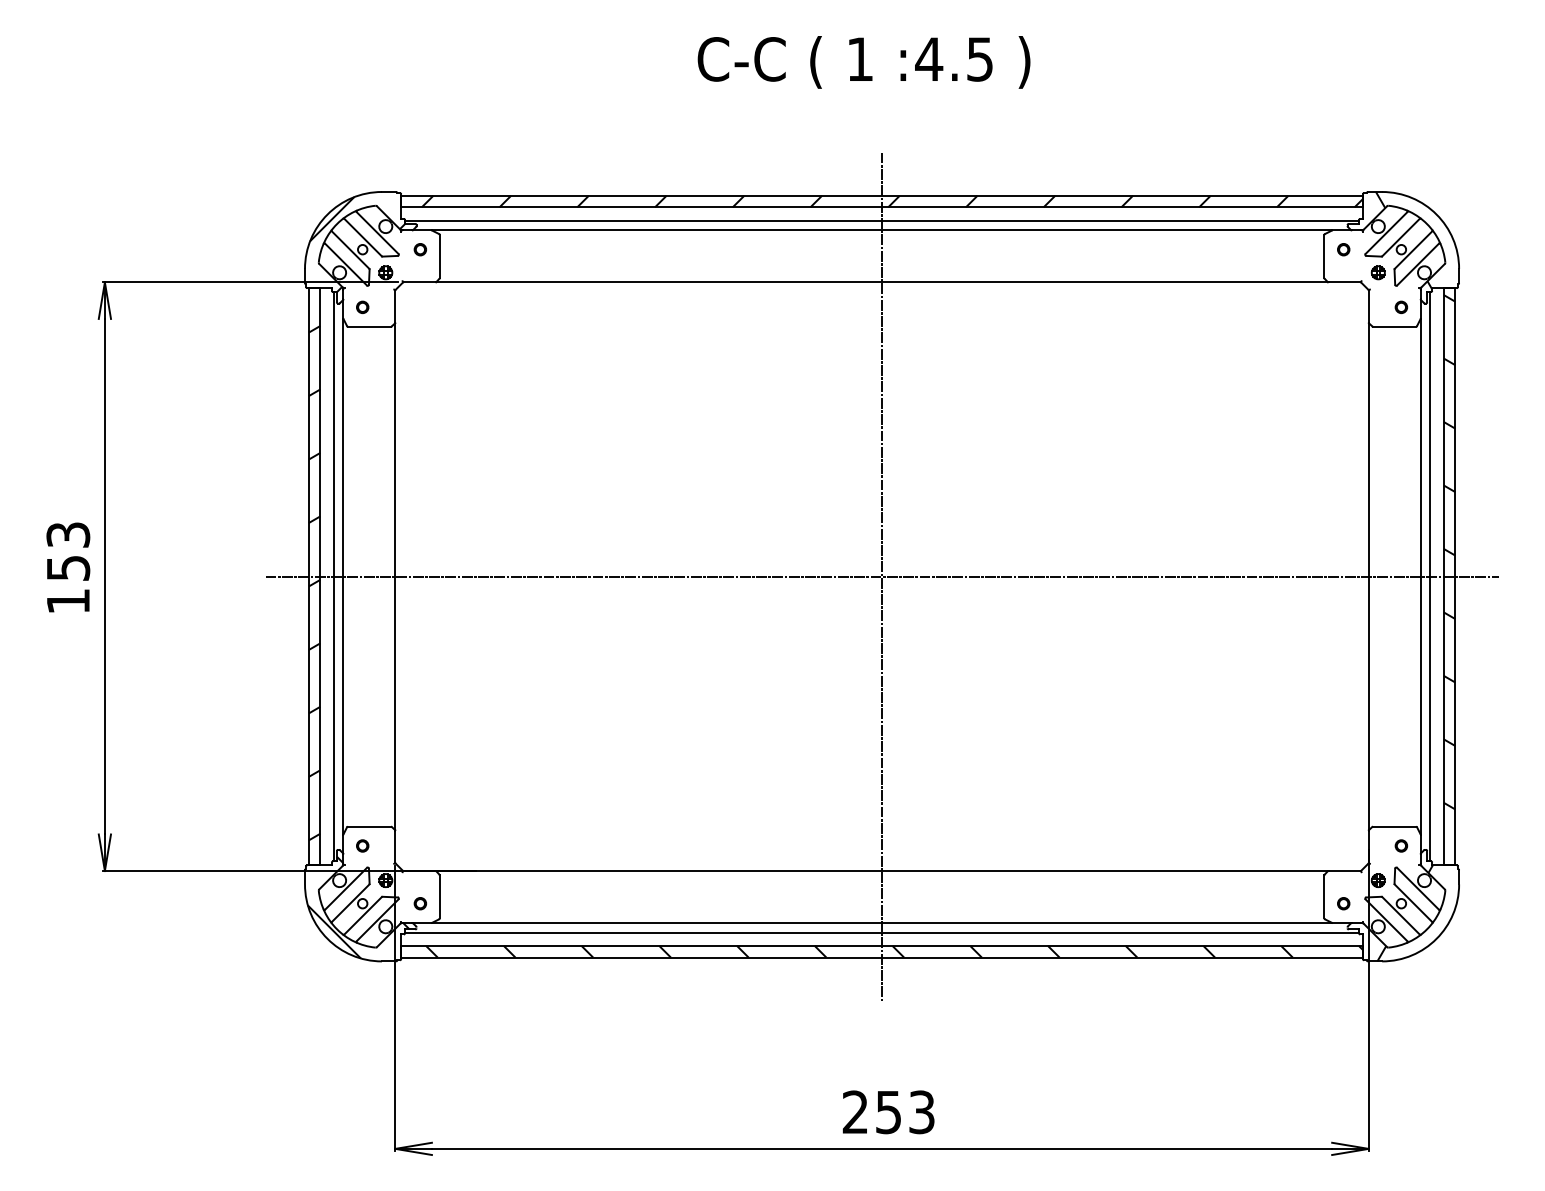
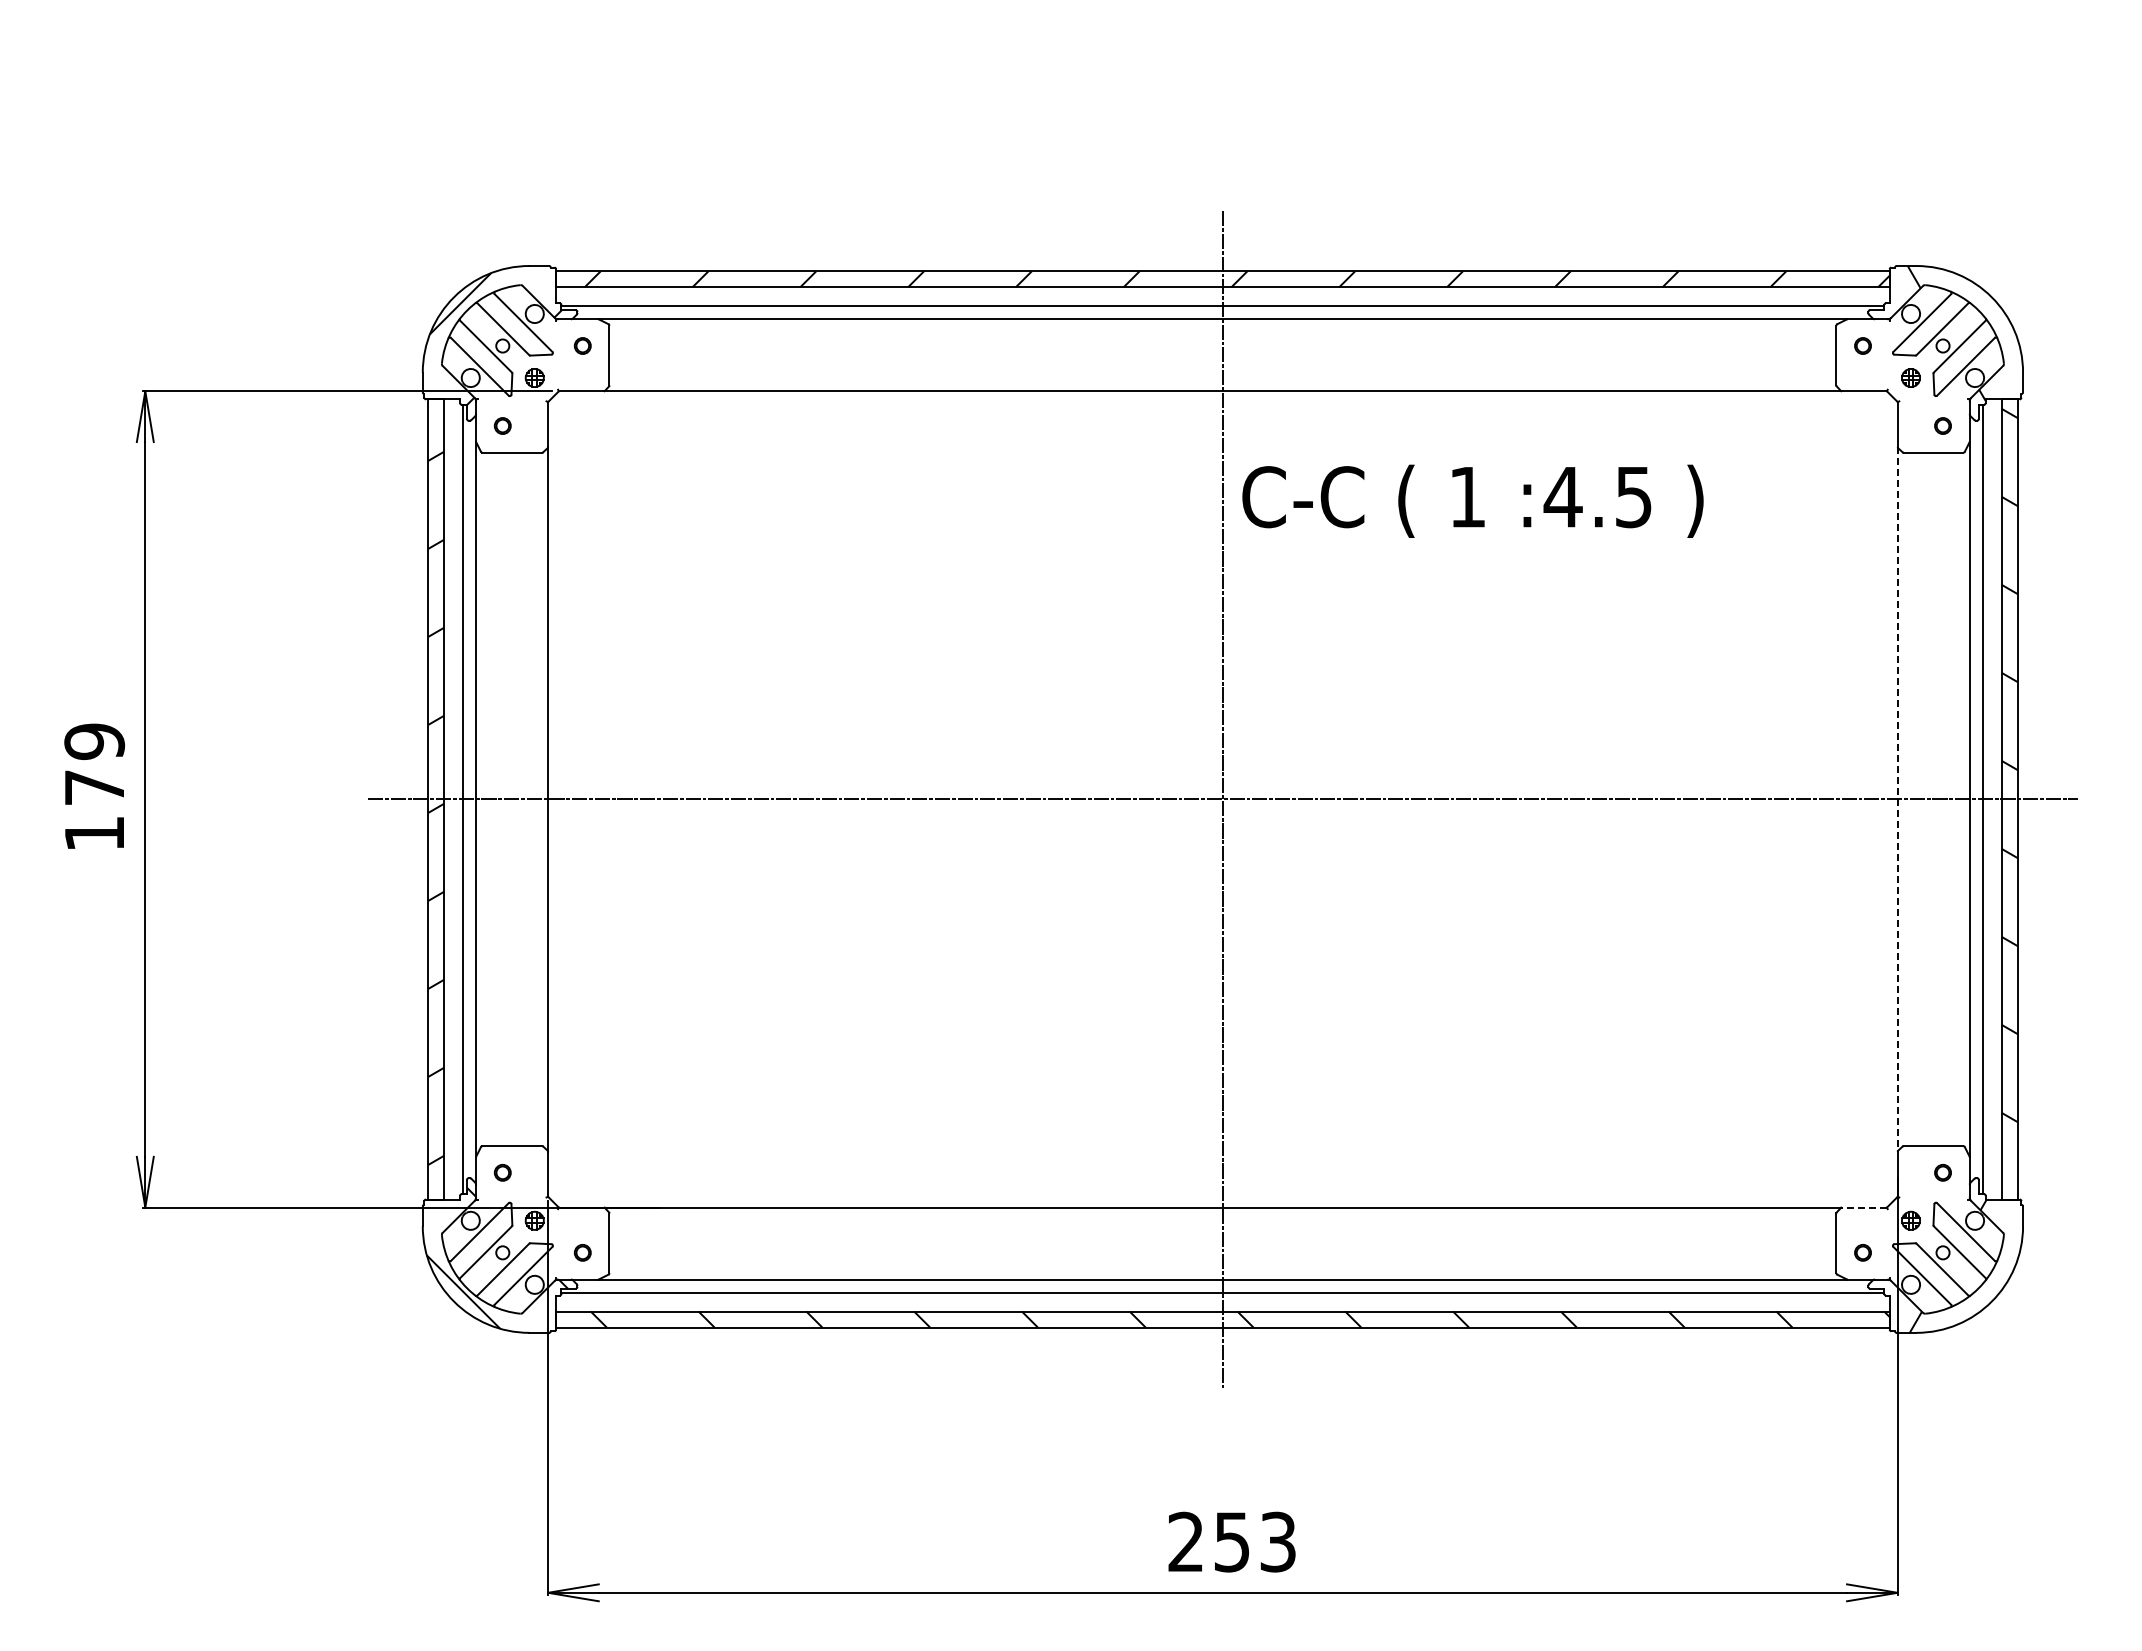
text: (863, 61) -> (1472, 500), moved
text: (68, 551) -> (94, 764), 153 -> 179
line: (1368, 576) -> (1897, 799), solid -> dashed
line: (1344, 870) -> (1864, 1207), solid -> dashed

